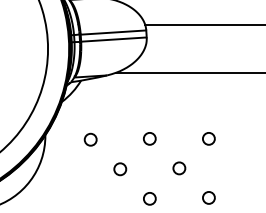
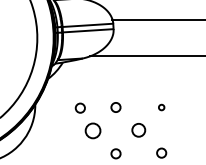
circle: (208, 138) -> (161, 107), size x0.6
circle: (90, 139) -> (80, 107), moved
circle: (179, 168) -> (138, 130), size x1.4
circle: (120, 169) -> (93, 131), size x1.6

